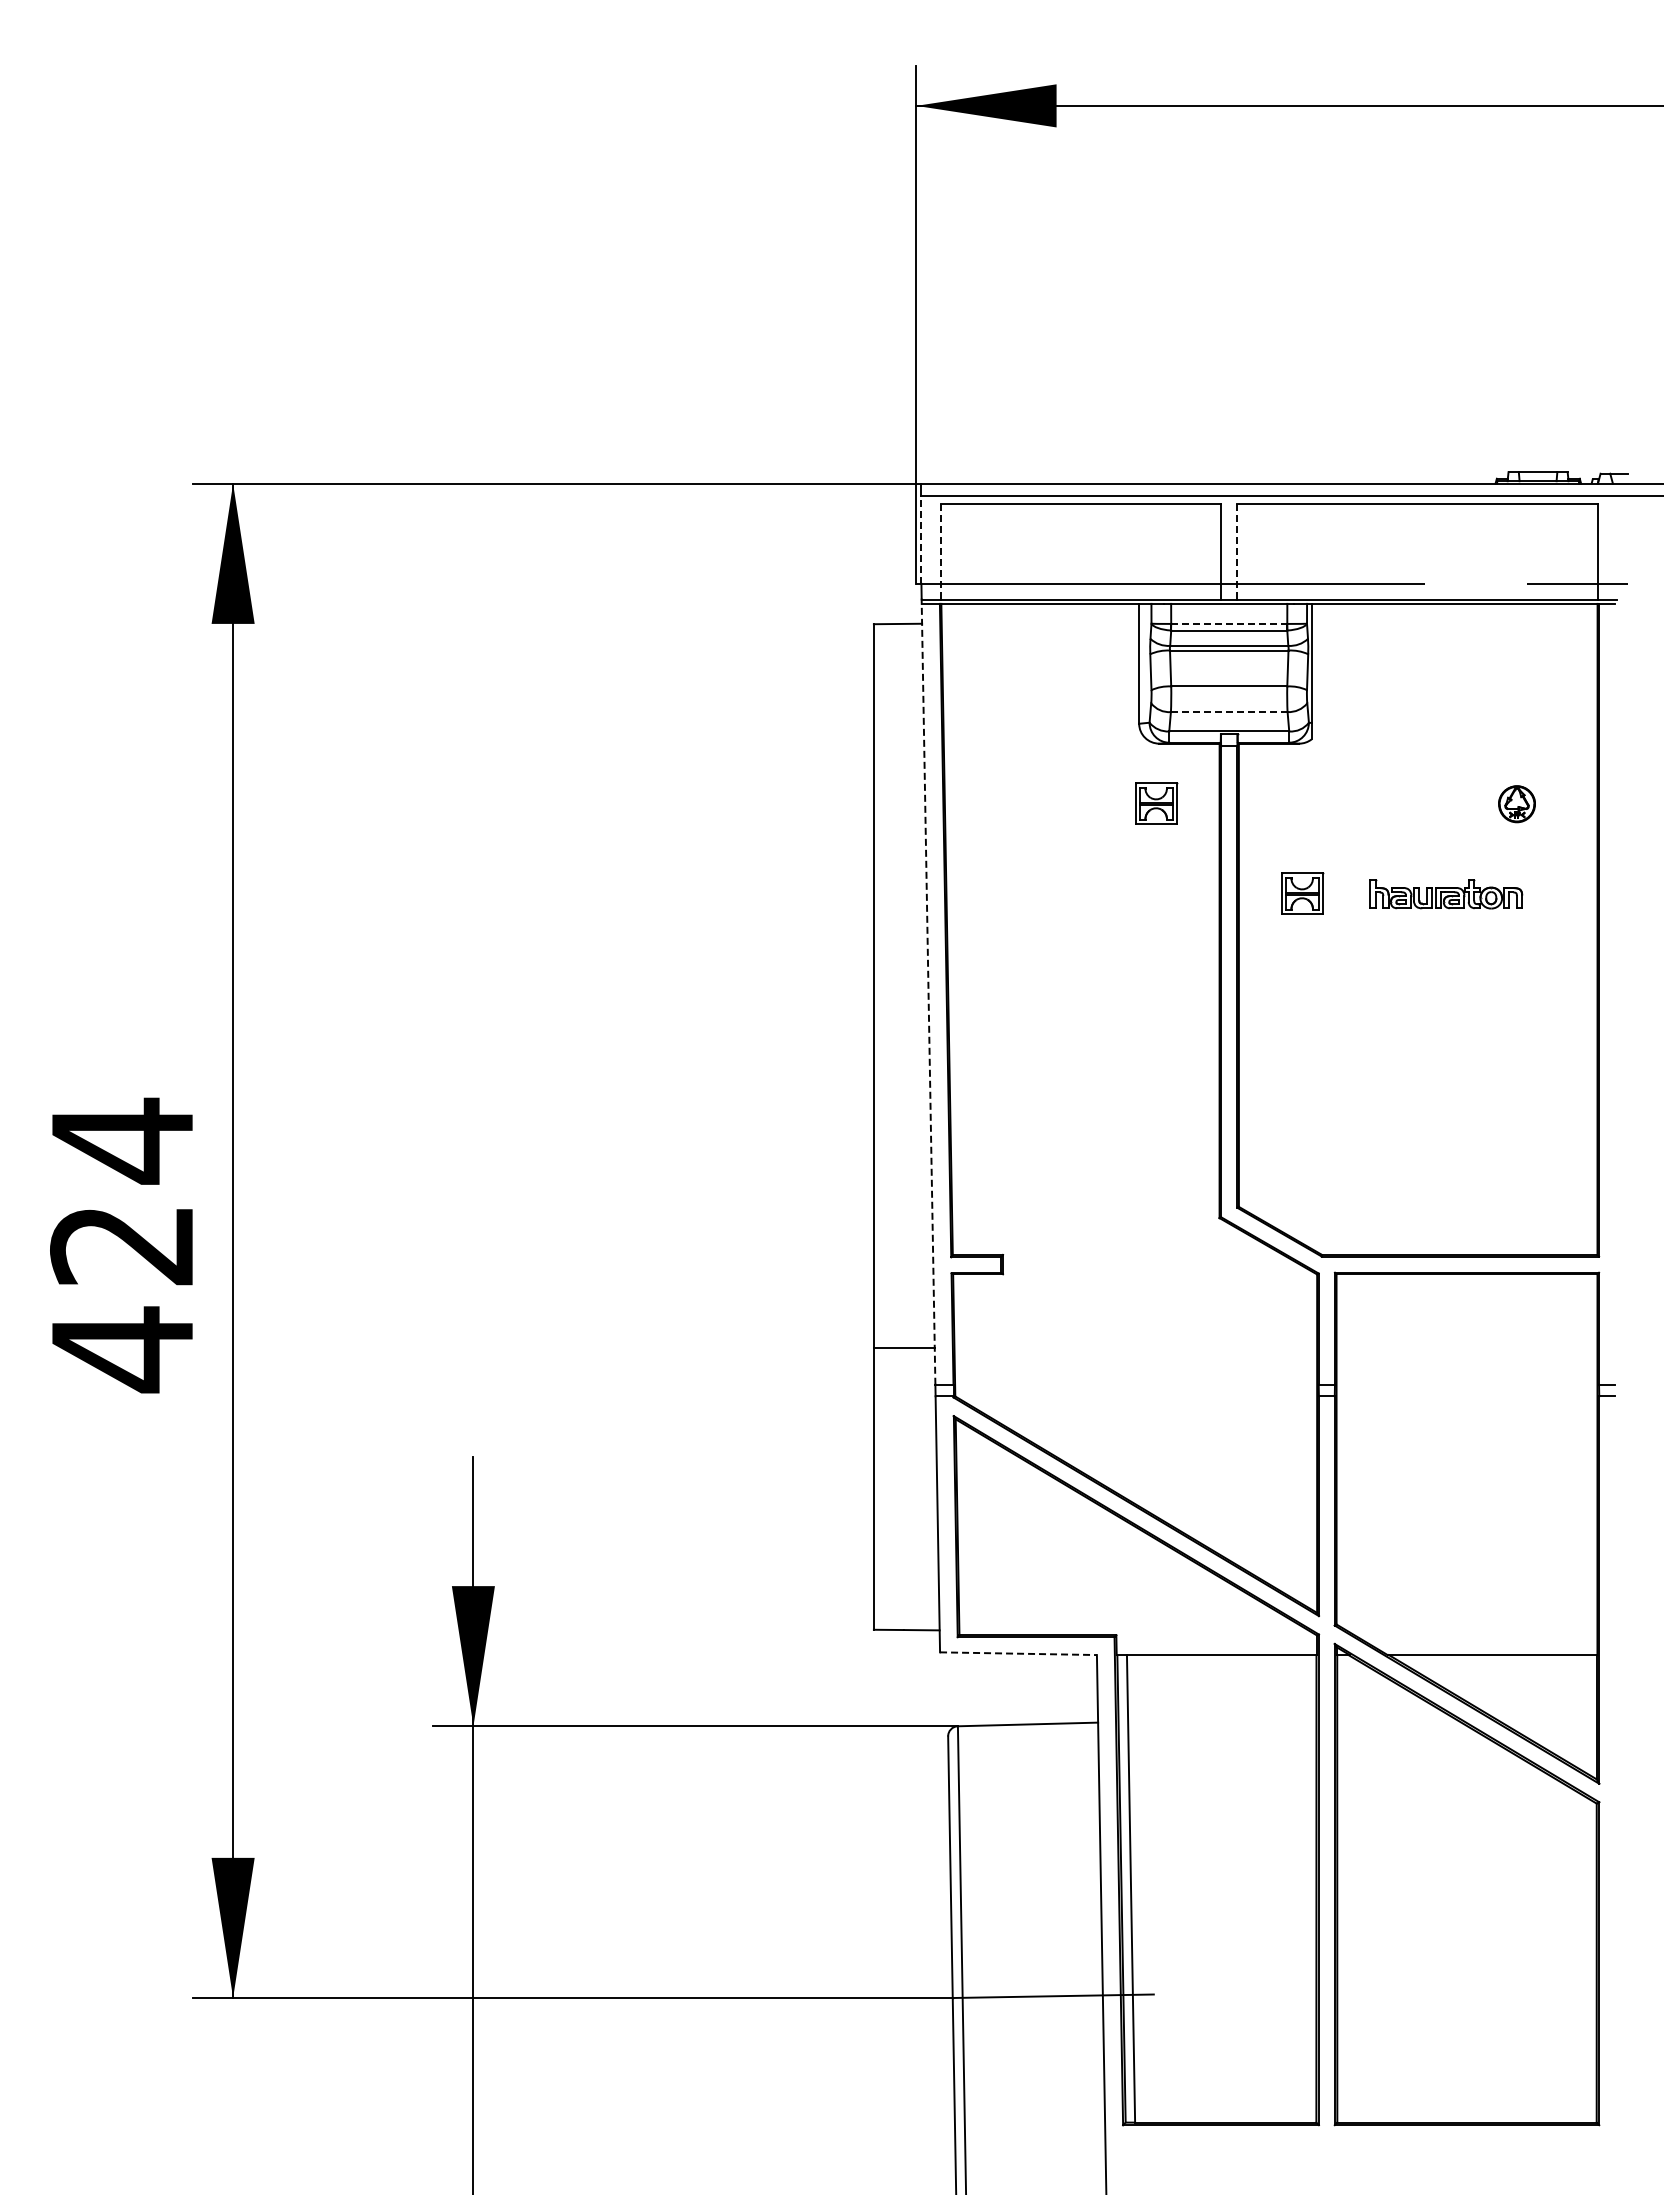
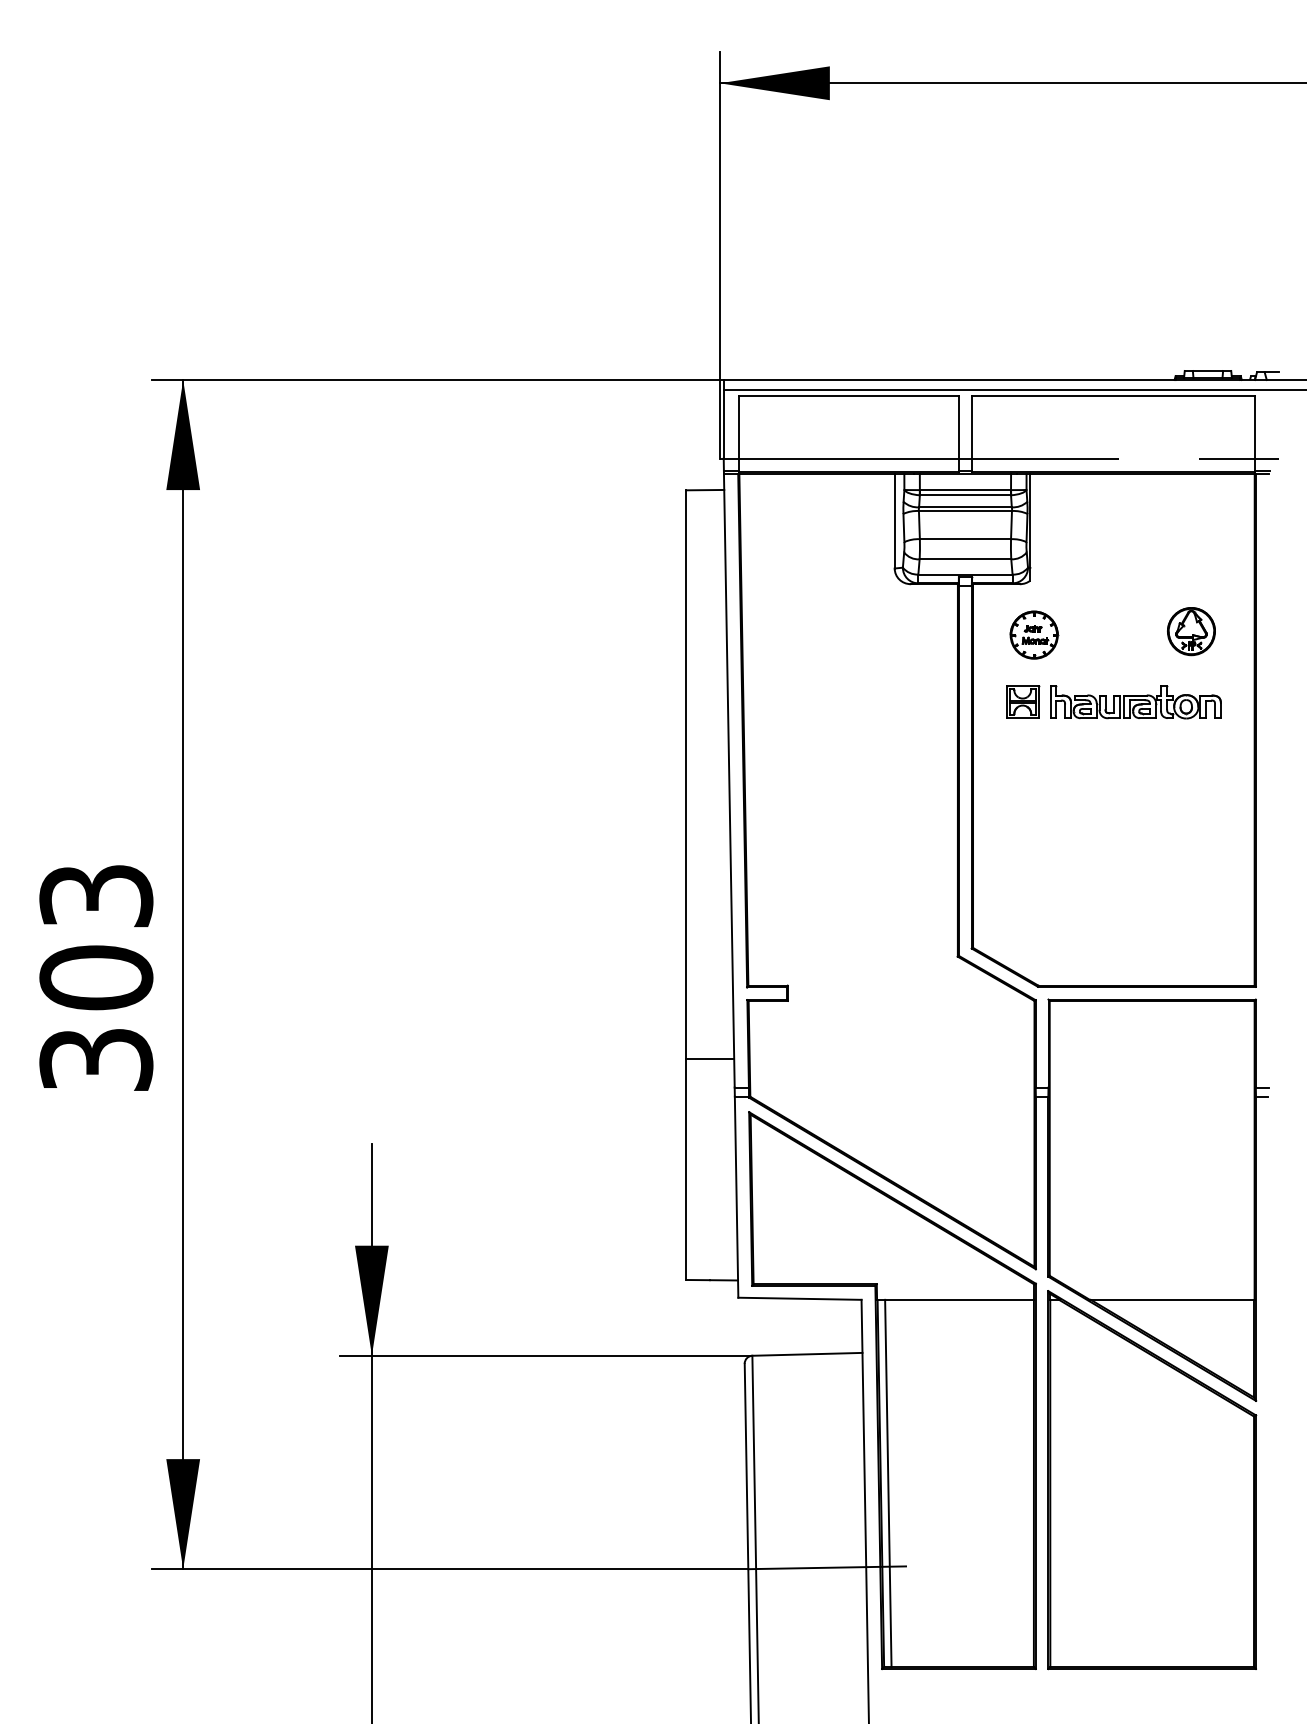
line: (921, 539) -> (723, 423), dashed -> solid
line: (941, 551) -> (739, 433), dashed -> solid
line: (1237, 551) -> (971, 433), dashed -> solid
line: (1229, 623) -> (965, 489), dashed -> solid
line: (1229, 712) -> (965, 559), dashed -> solid
part: (1156, 803) -> (908, 631), removed
part: (1516, 804) -> (1191, 631), size x1.67
part: (1316, 808) -> (1033, 635), added
part: (1446, 893) -> (1136, 701), size x1.43
line: (928, 993) -> (729, 780), dashed -> solid
text: (122, 1245) -> (96, 978), 424 -> 303
line: (1018, 1653) -> (799, 1298), dashed -> solid

